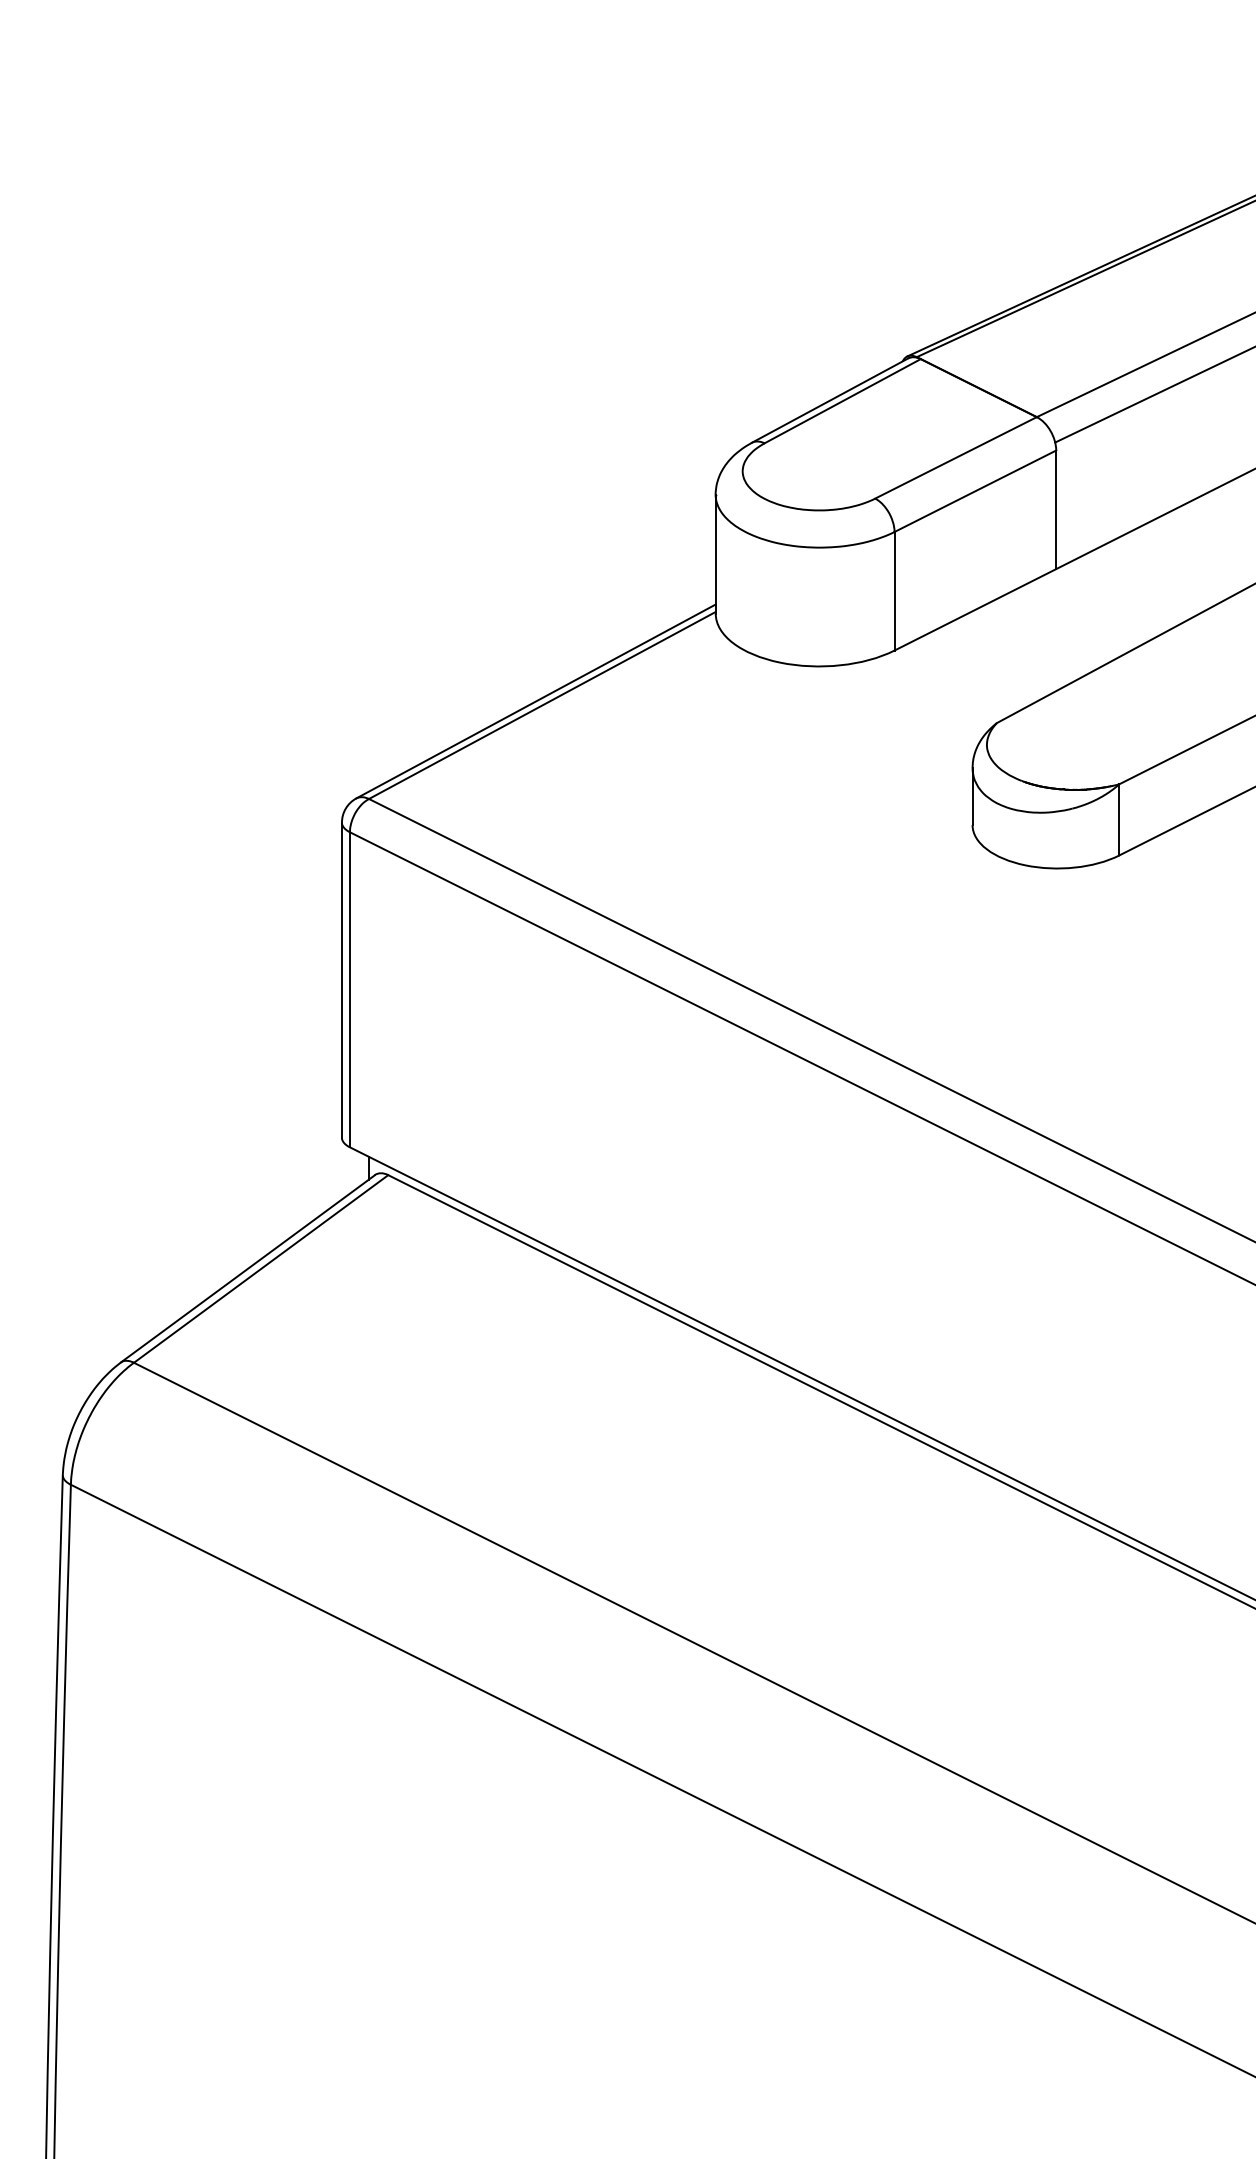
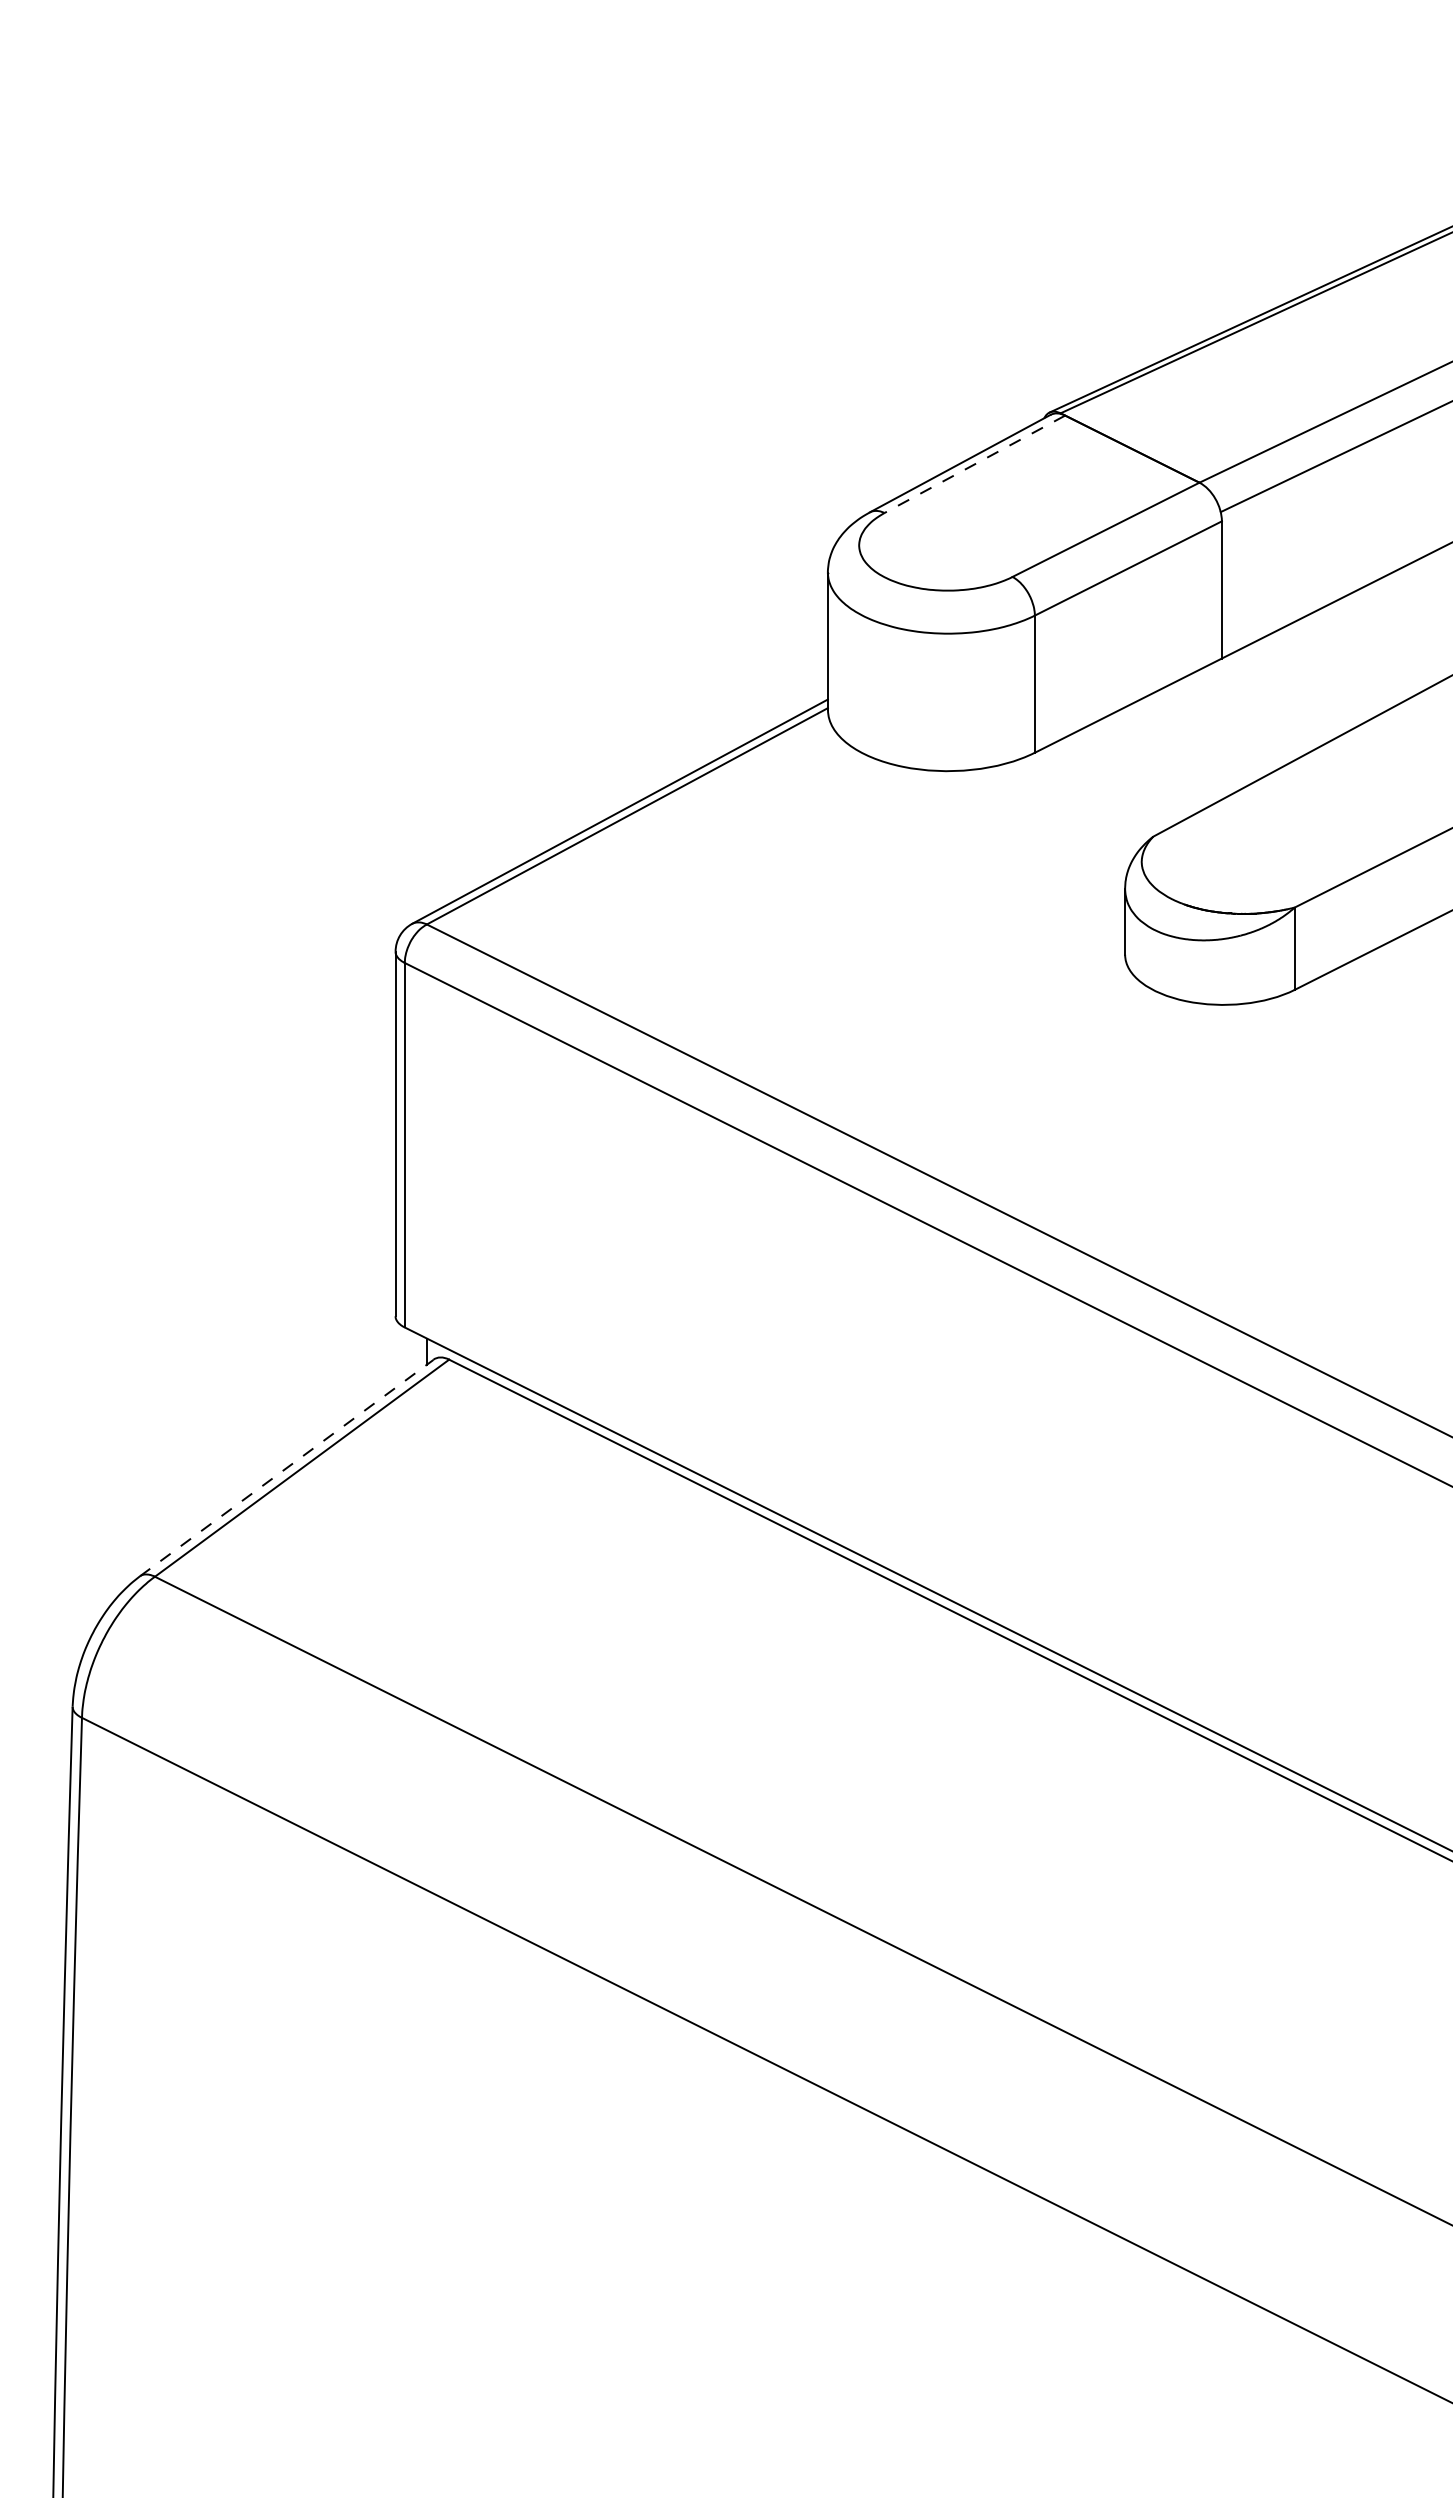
line: (842, 401) -> (974, 464), solid -> dashed
line: (247, 1268) -> (286, 1467), solid -> dashed

